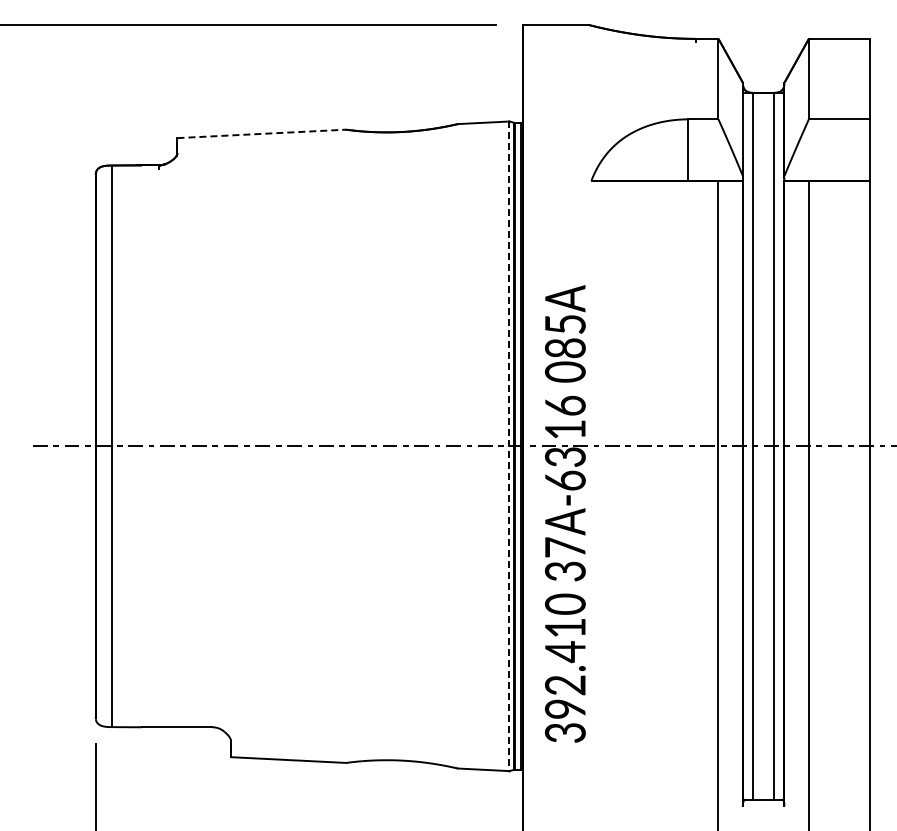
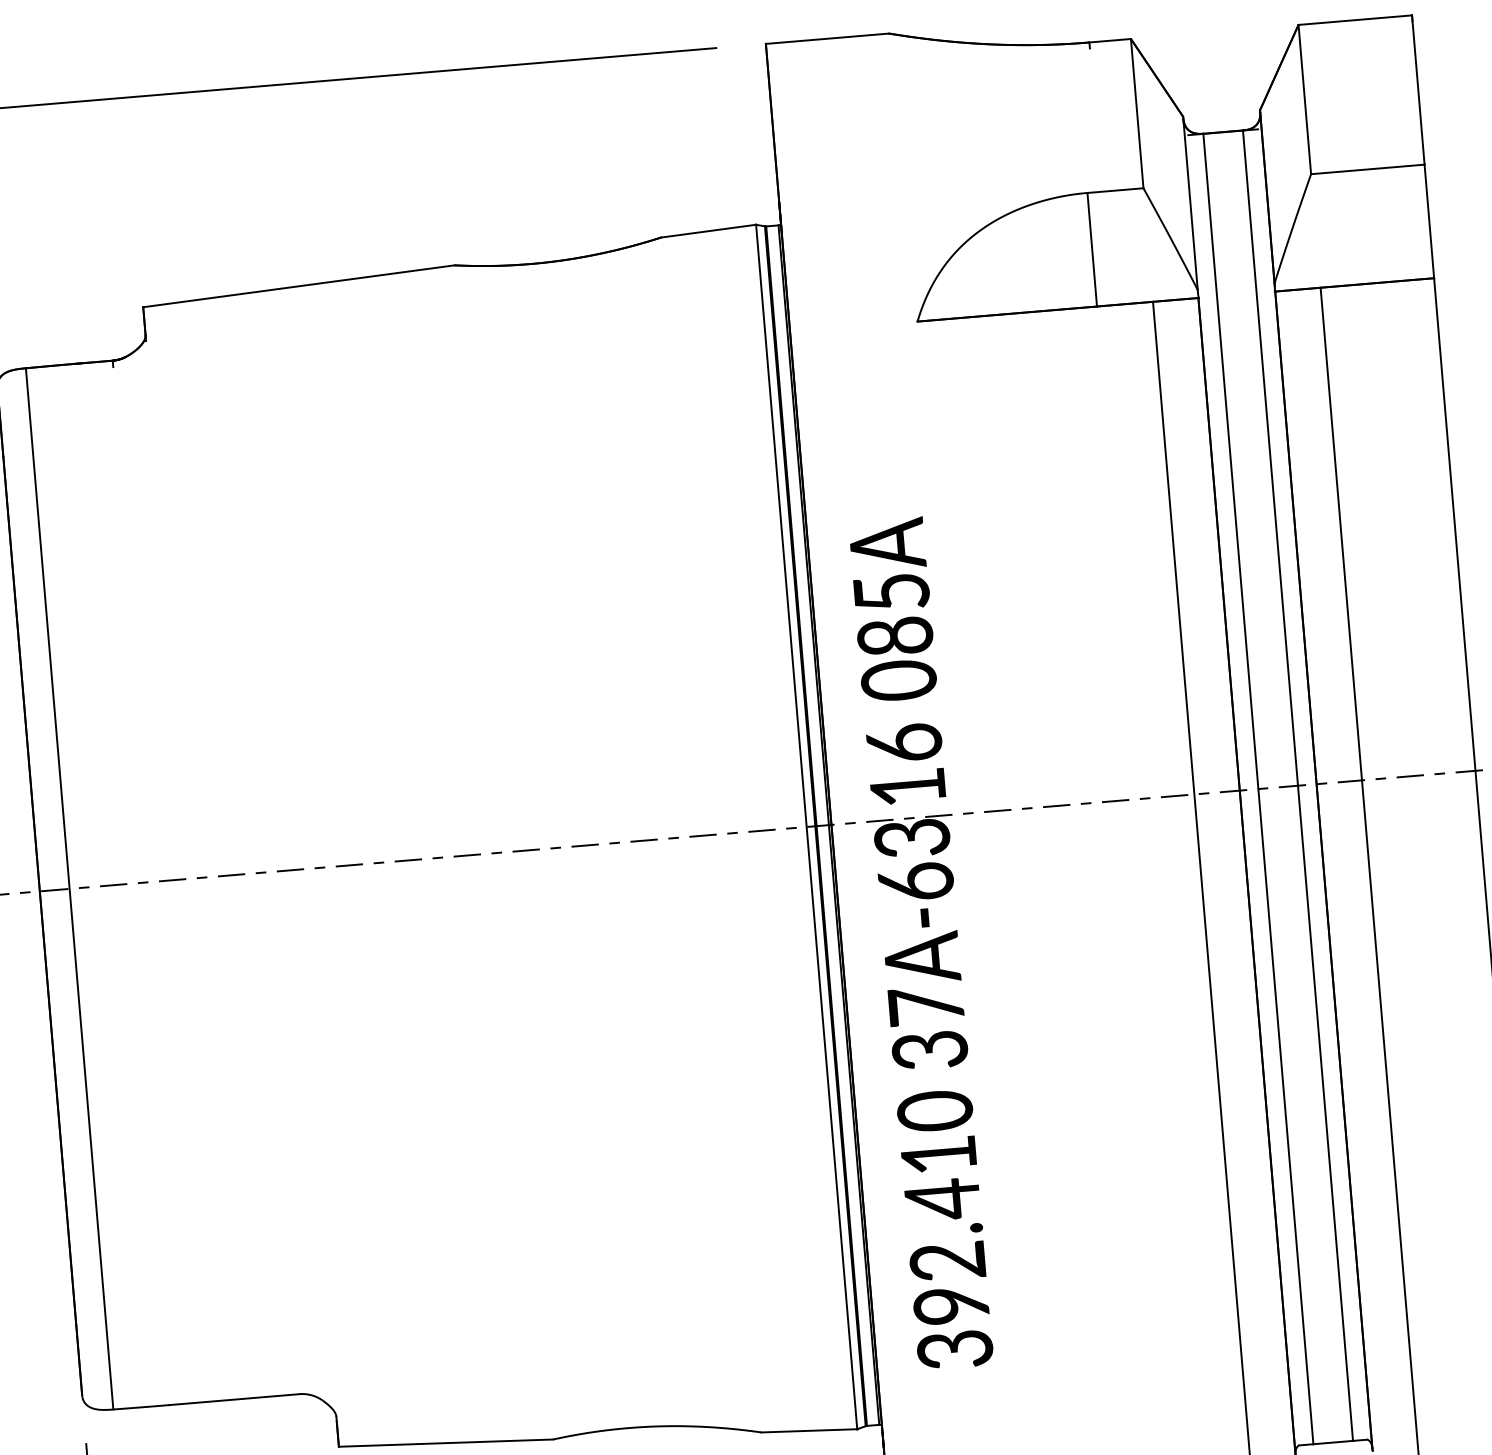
line: (262, 133) -> (300, 285), dashed -> solid
line: (509, 446) -> (806, 827), dashed -> solid

